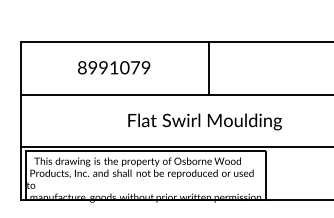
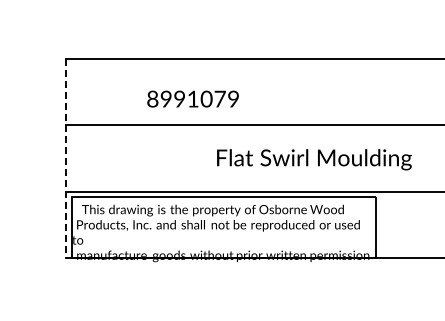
text: (113, 67) -> (192, 98), moved
line: (209, 68) -> (303, 91), removed
line: (21, 120) -> (65, 158), solid -> dashed
text: (205, 121) -> (314, 159), moved

